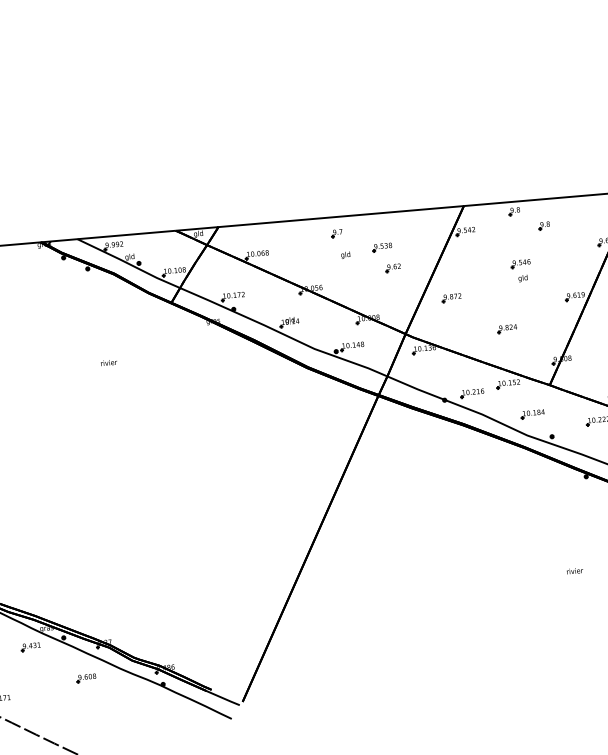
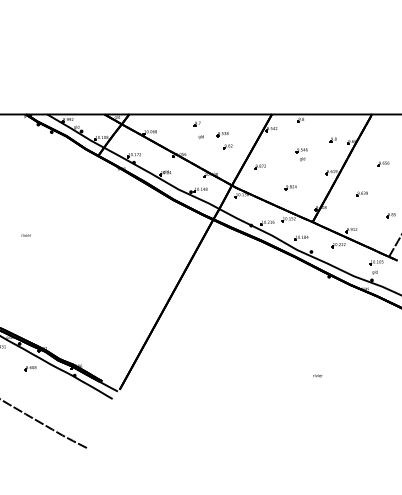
part: (542, 225) -> (332, 139), moved
text: (107, 363) -> (25, 235), moved
text: (574, 570) -> (317, 375), moved

